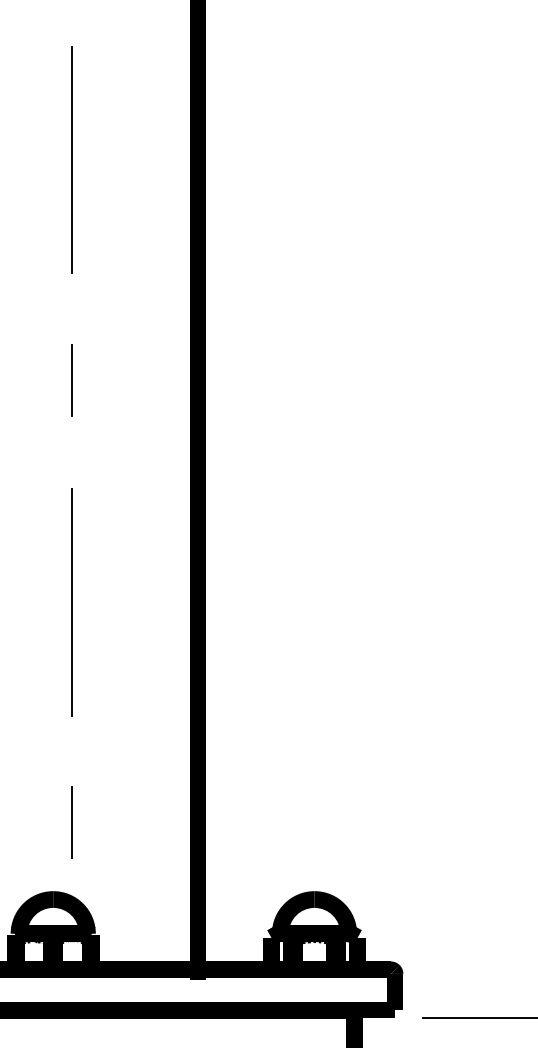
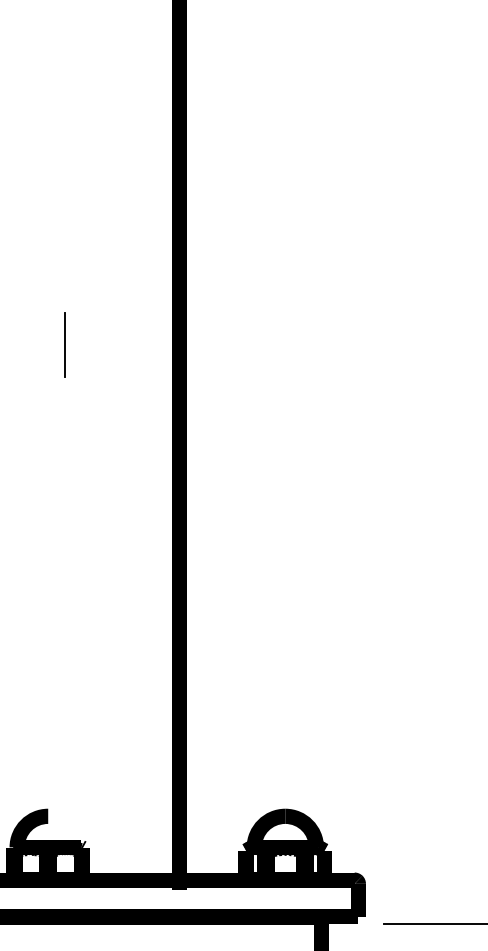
line: (71, 159) -> (64, 144), removed
line: (72, 602) -> (65, 546), removed
line: (72, 822) -> (65, 746), removed
fill: (74, 911) -> (67, 827), removed

